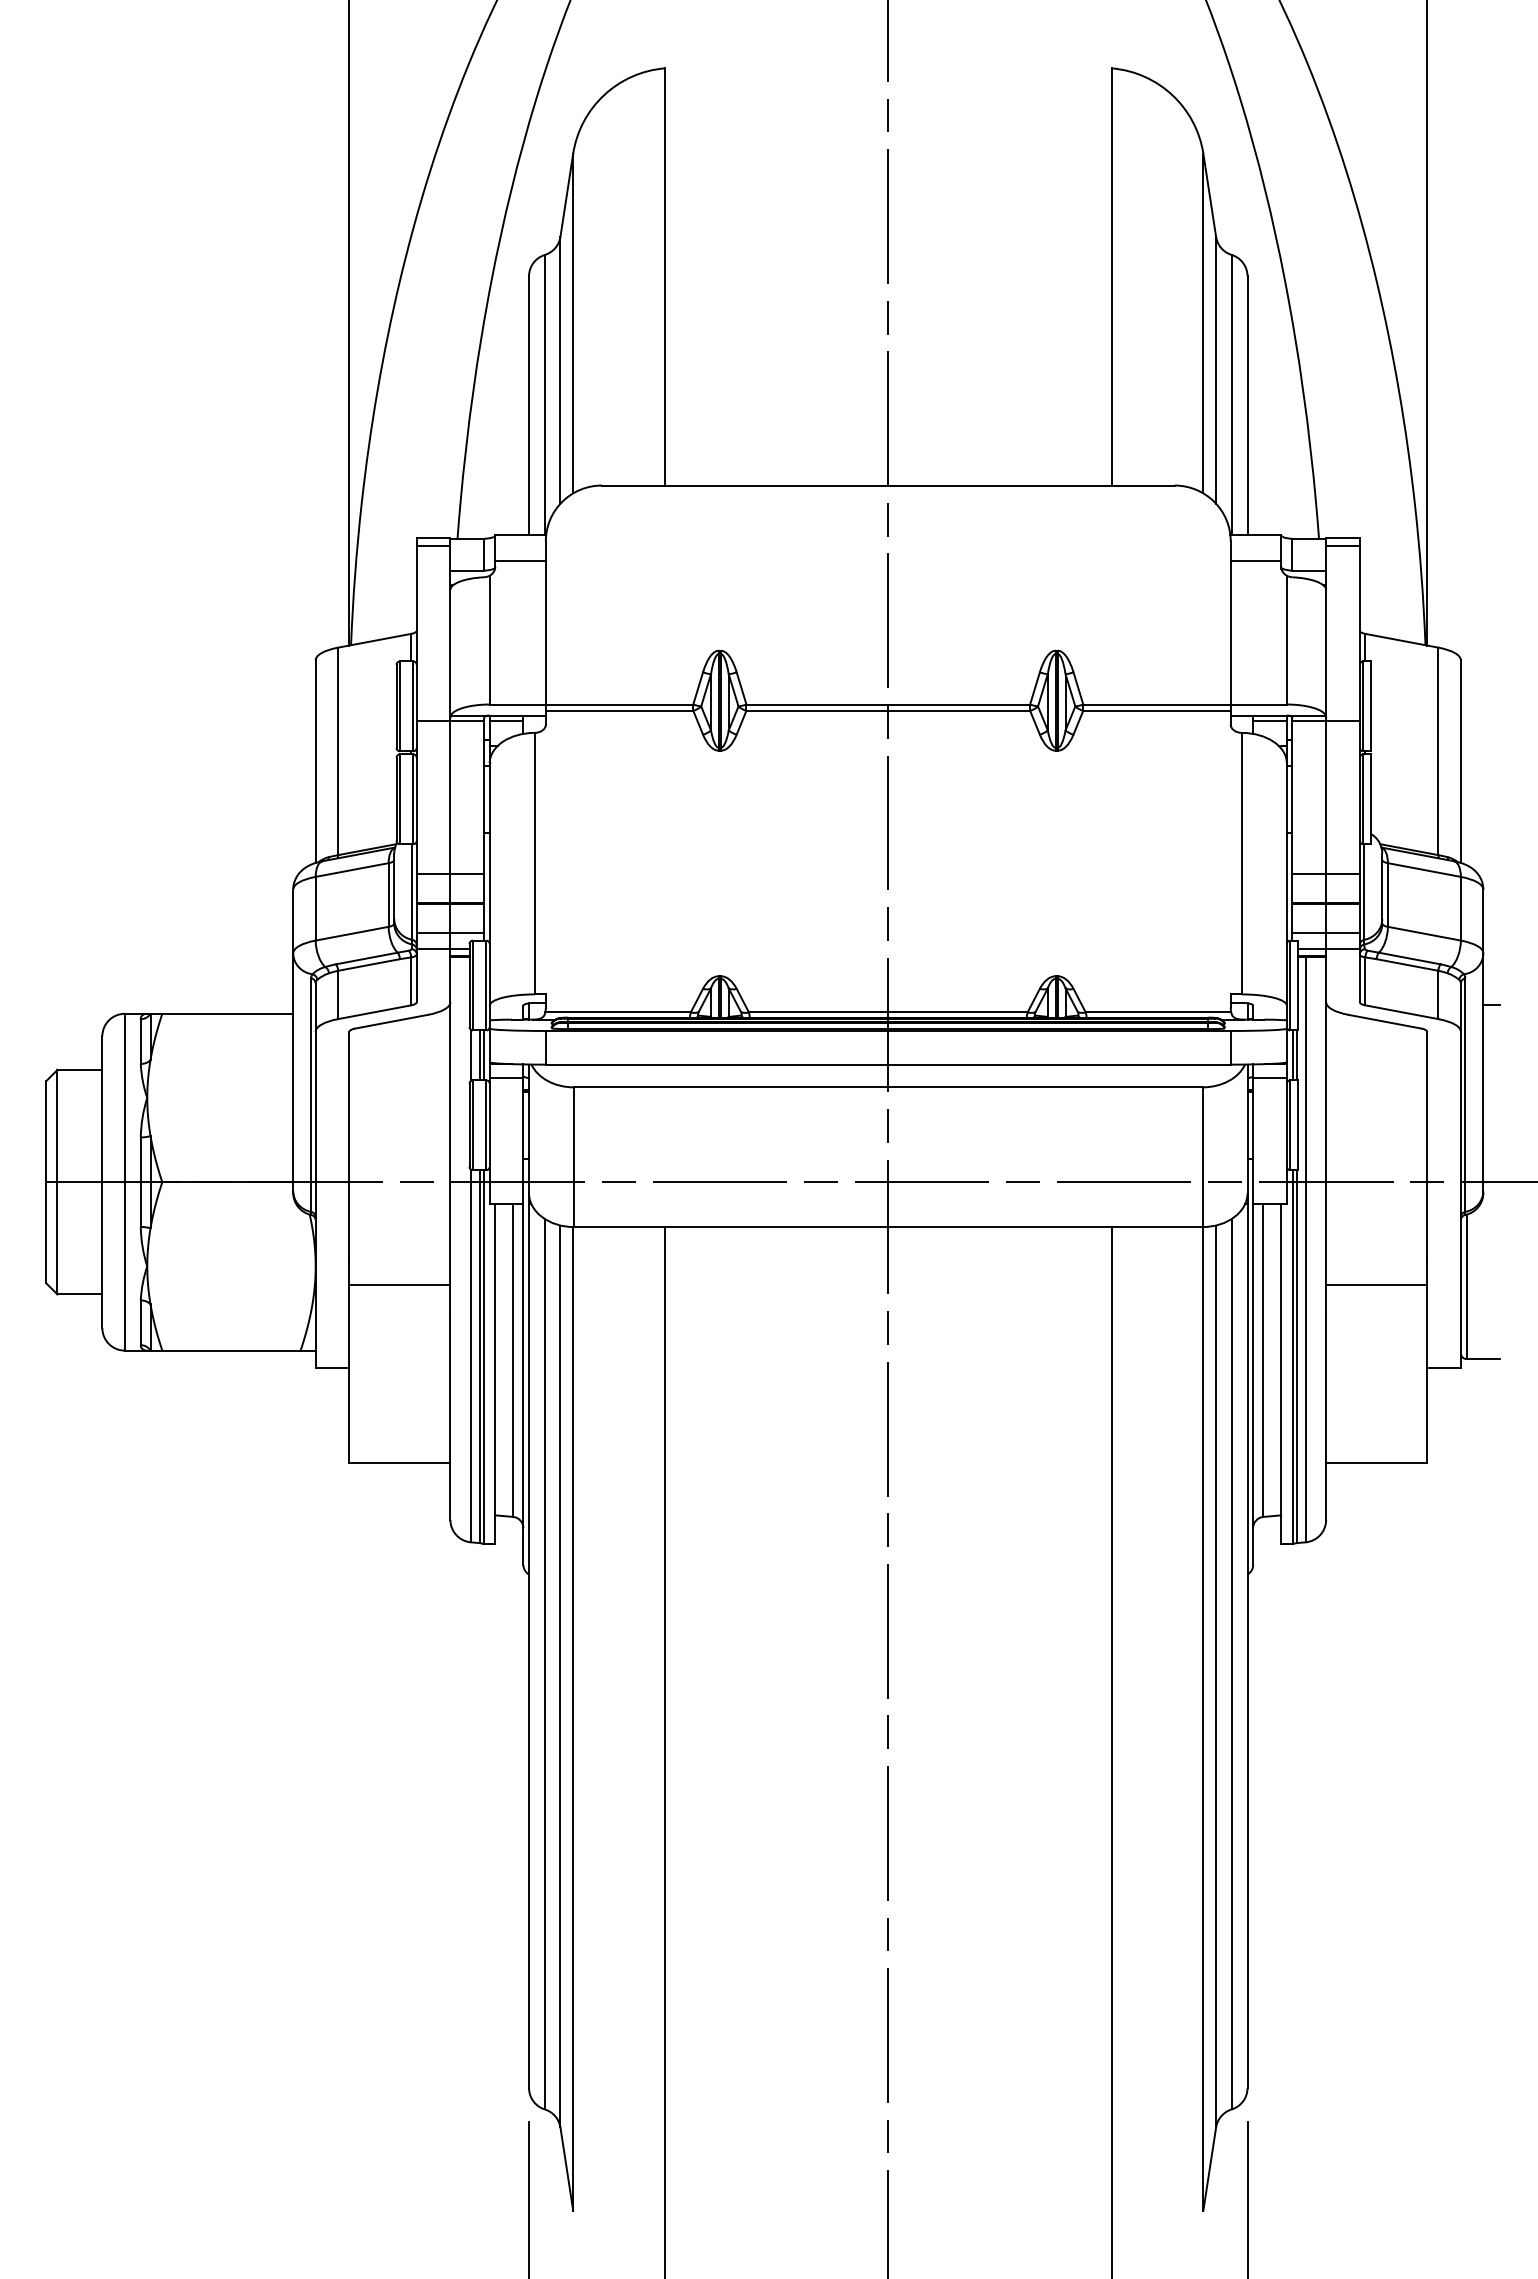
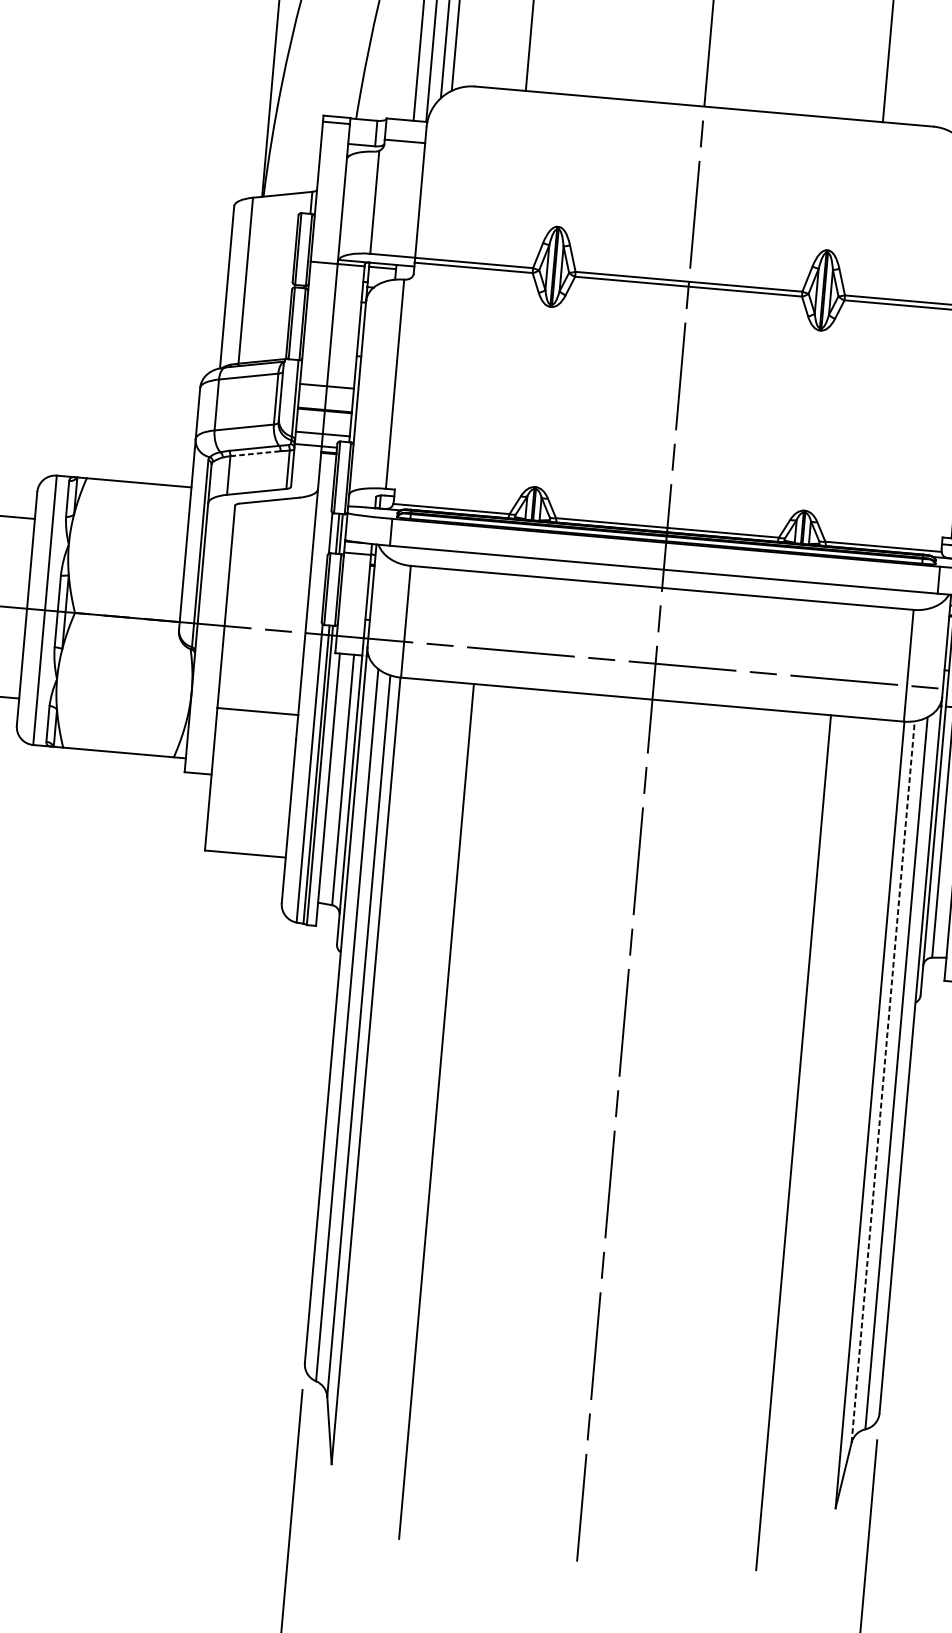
line: (369, 964) -> (255, 453), solid -> dashed
line: (1216, 1676) -> (883, 1082), solid -> dashed

